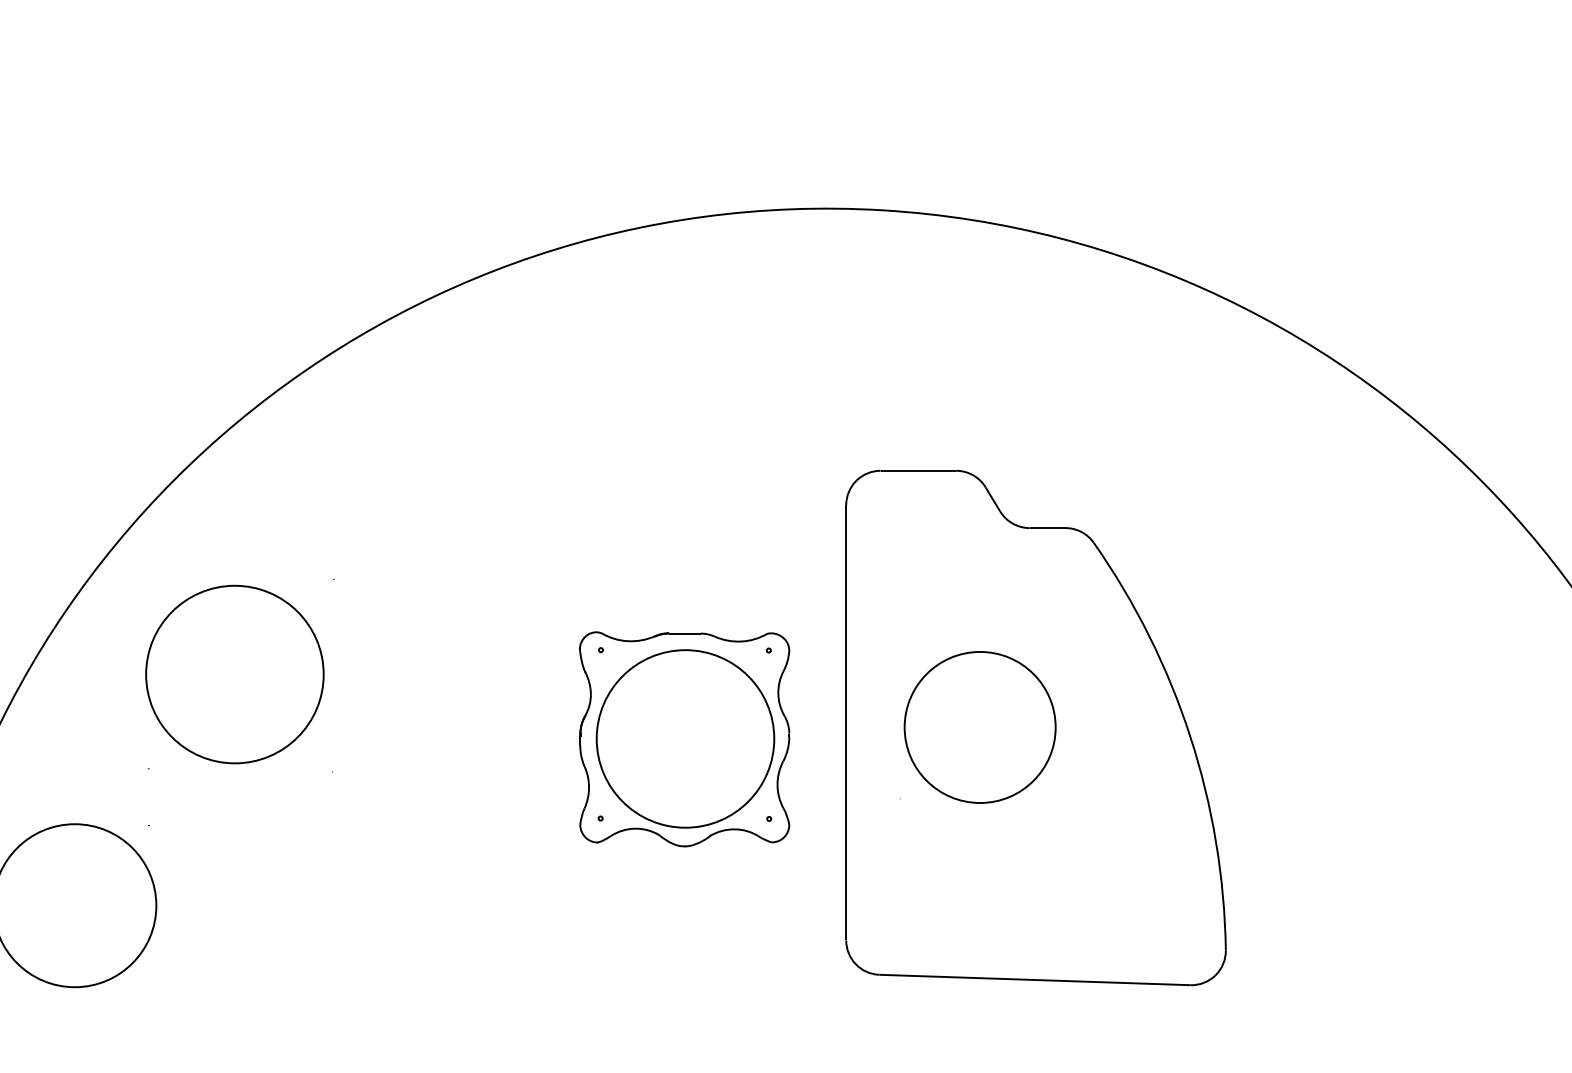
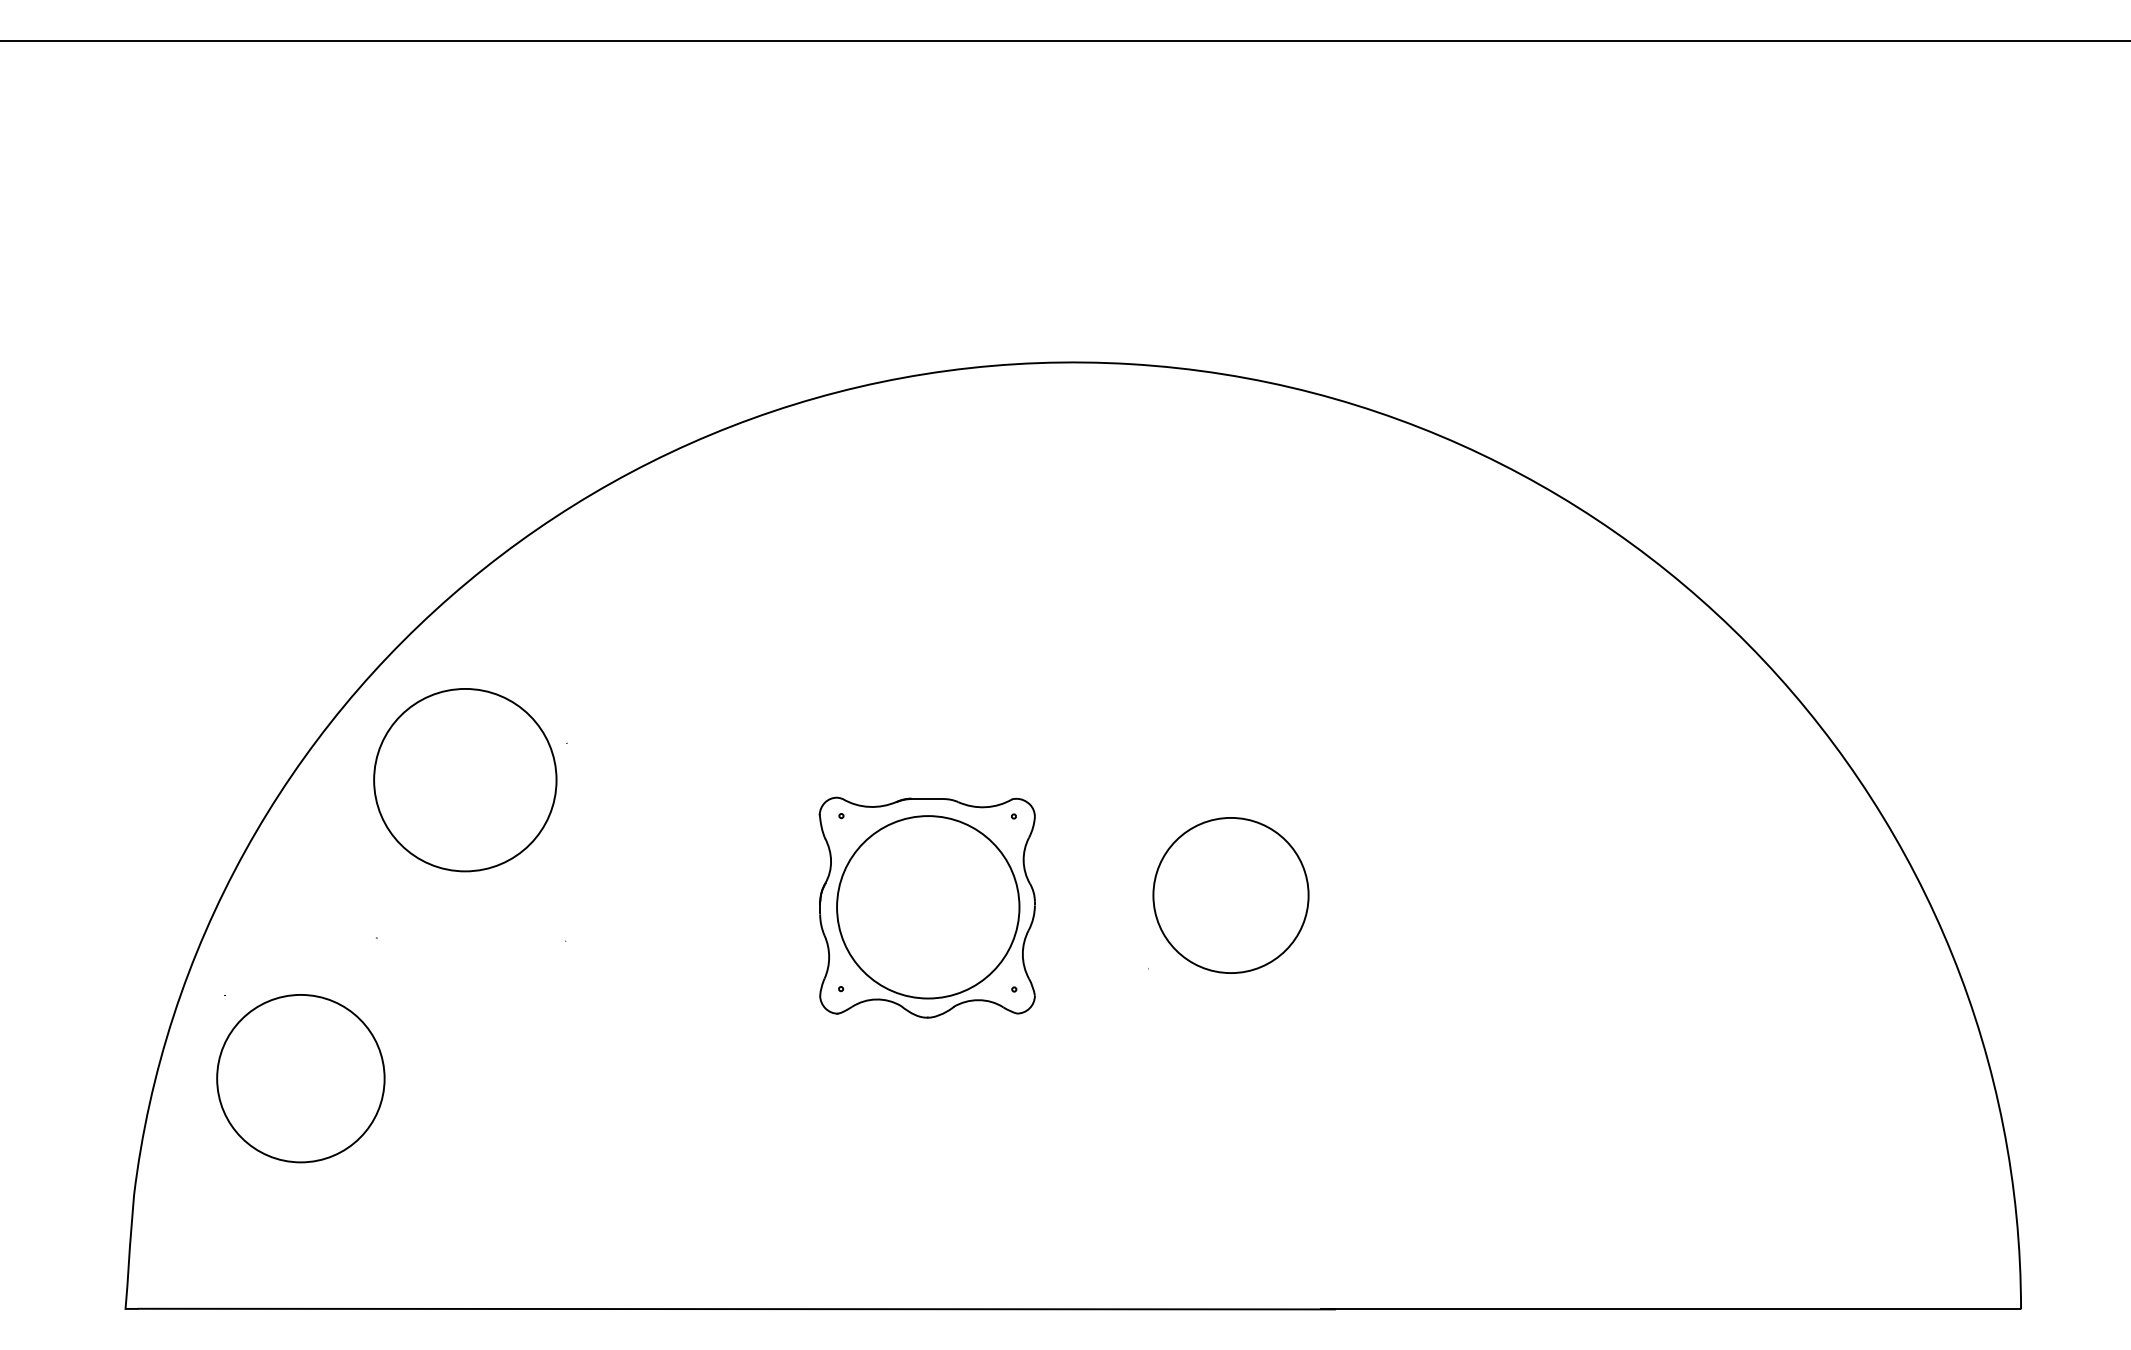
part: (235, 674) -> (465, 780), moved
part: (1036, 727) -> (1288, 895), removed

